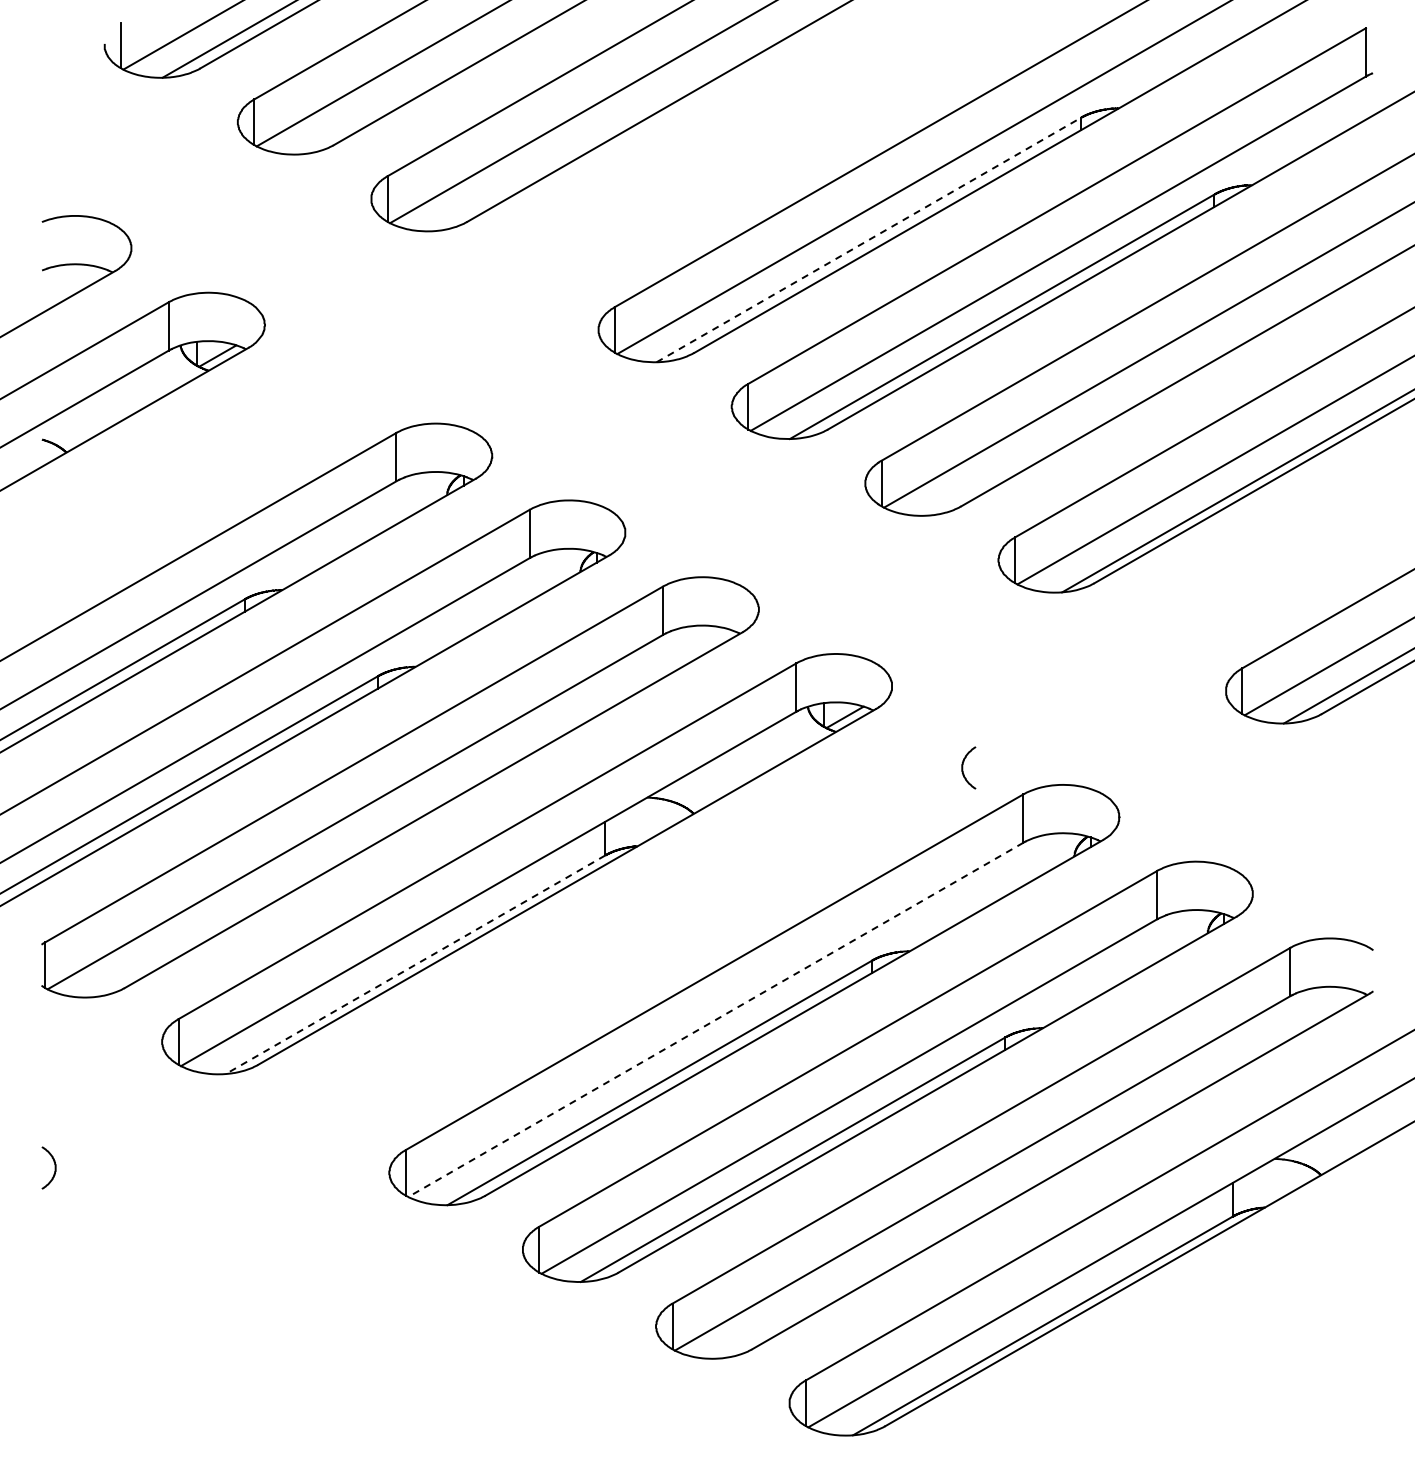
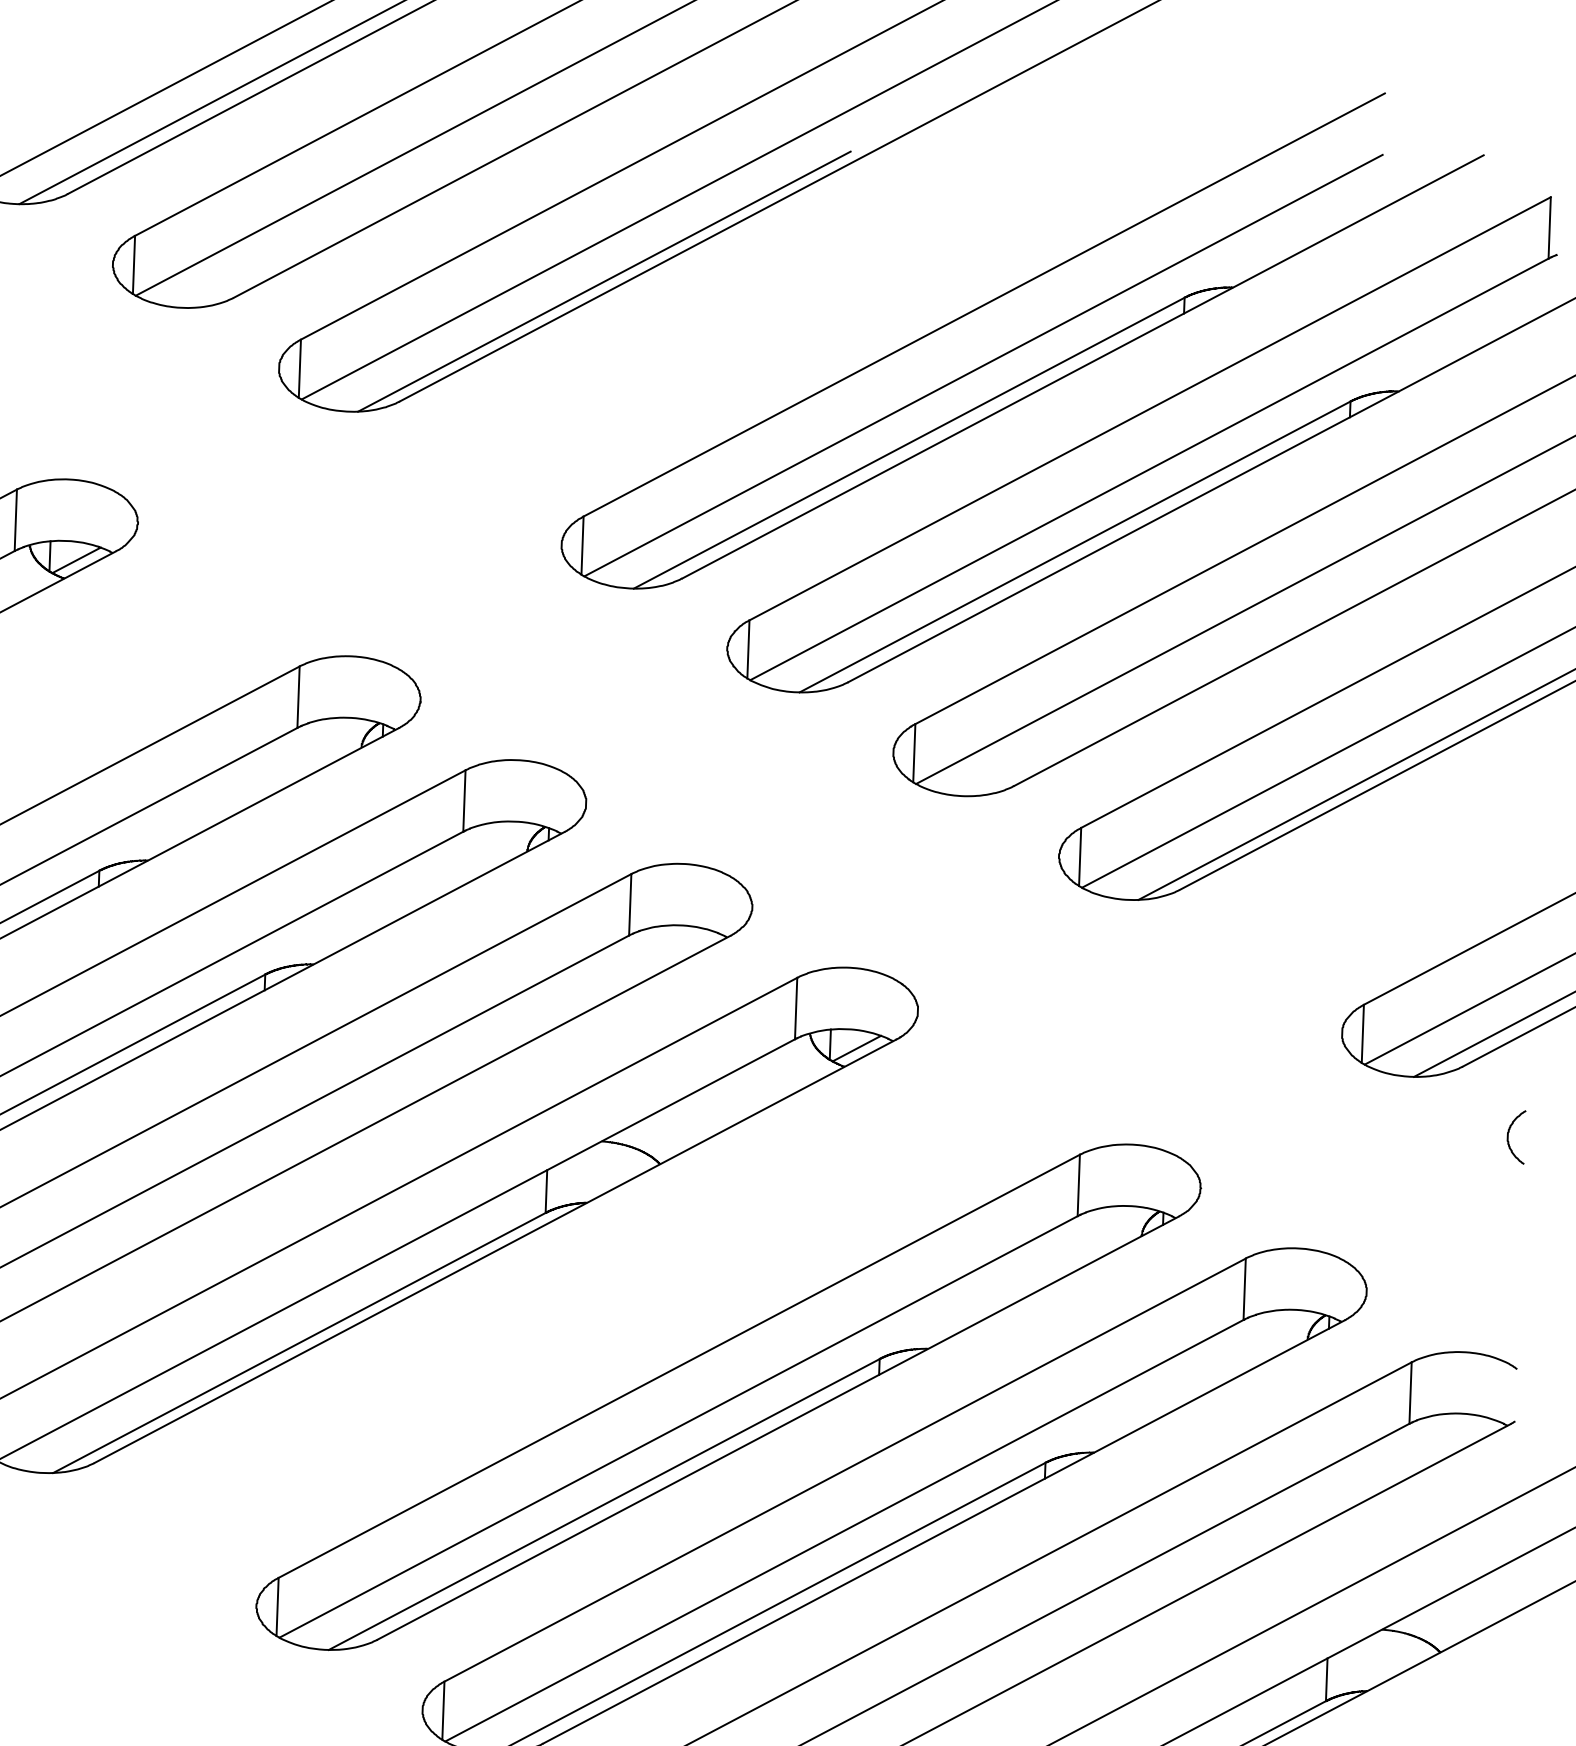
line: (624, 121) -> (604, 281), added
line: (868, 240) -> (908, 443), dashed -> solid
curve: (963, 767) -> (1509, 1136), moved
line: (415, 965) -> (299, 1343), dashed -> solid
line: (715, 1019) -> (678, 1426), dashed -> solid

